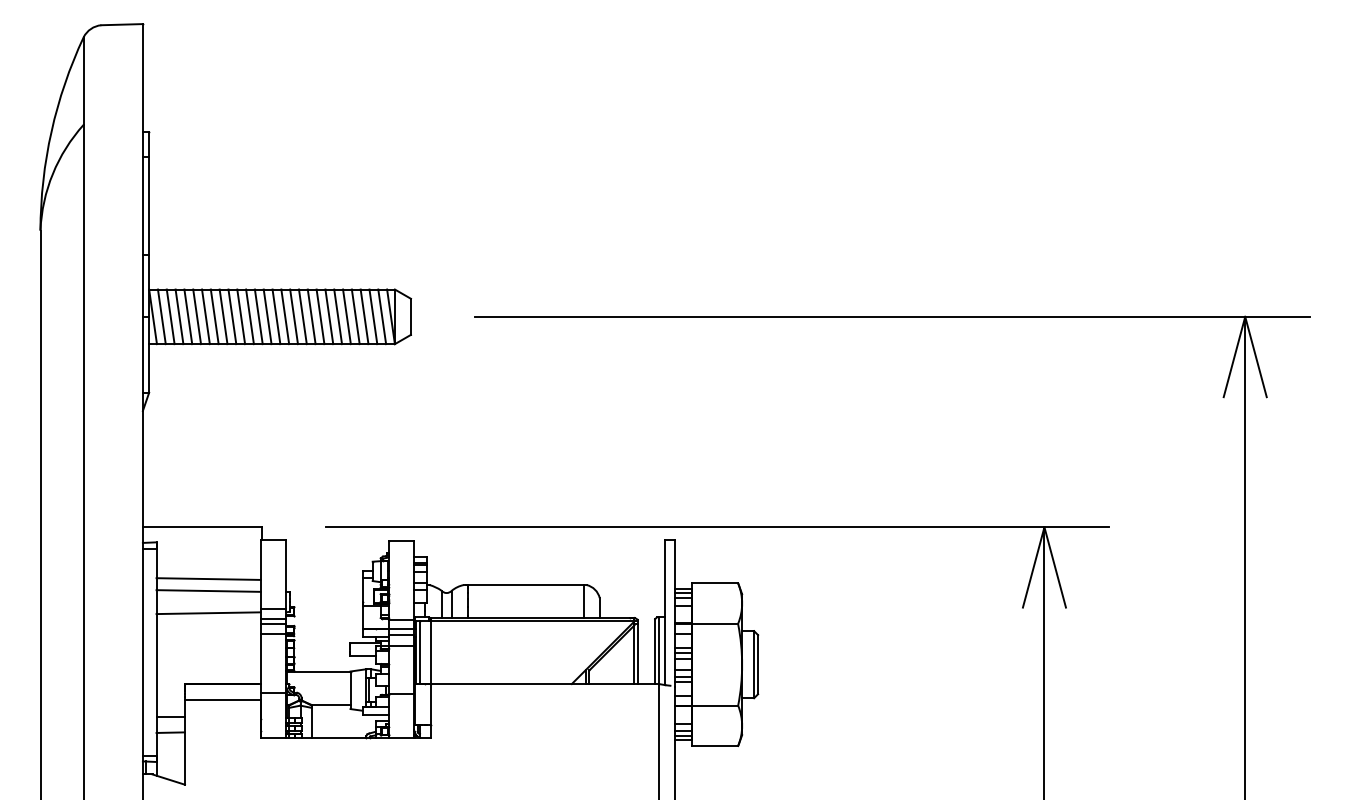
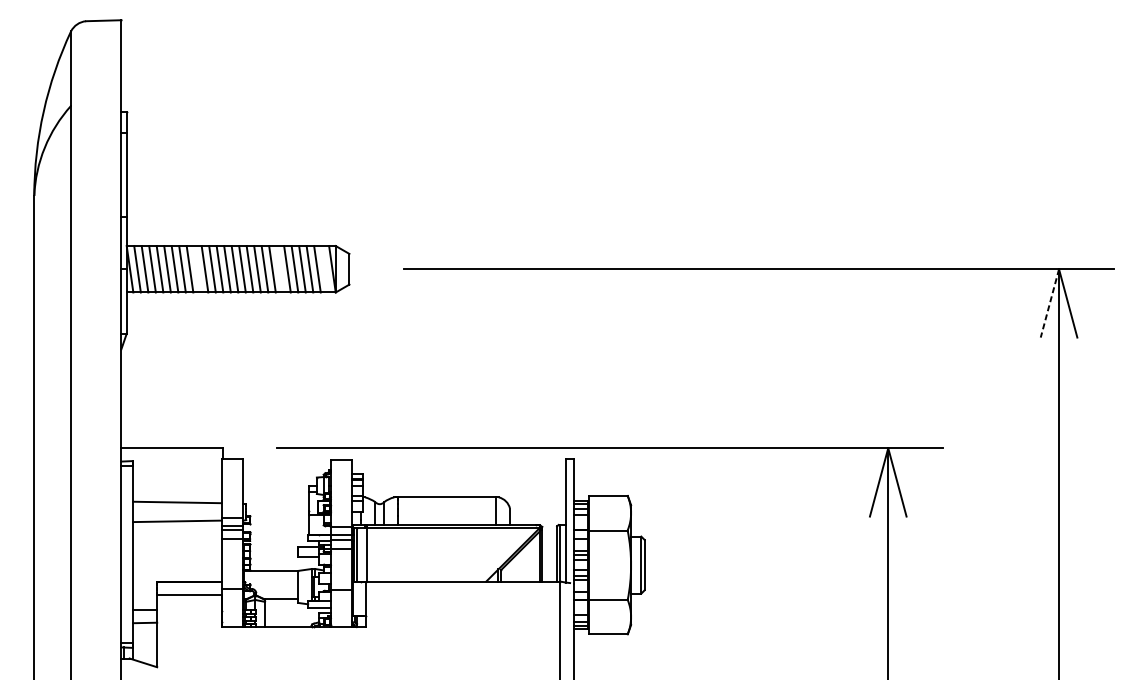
line: (232, 316) -> (197, 268), removed
line: (329, 316) -> (280, 268), removed
line: (382, 316) -> (325, 268), removed
line: (1234, 357) -> (1049, 303), solid -> dashed
line: (208, 578) -> (177, 491), removed

